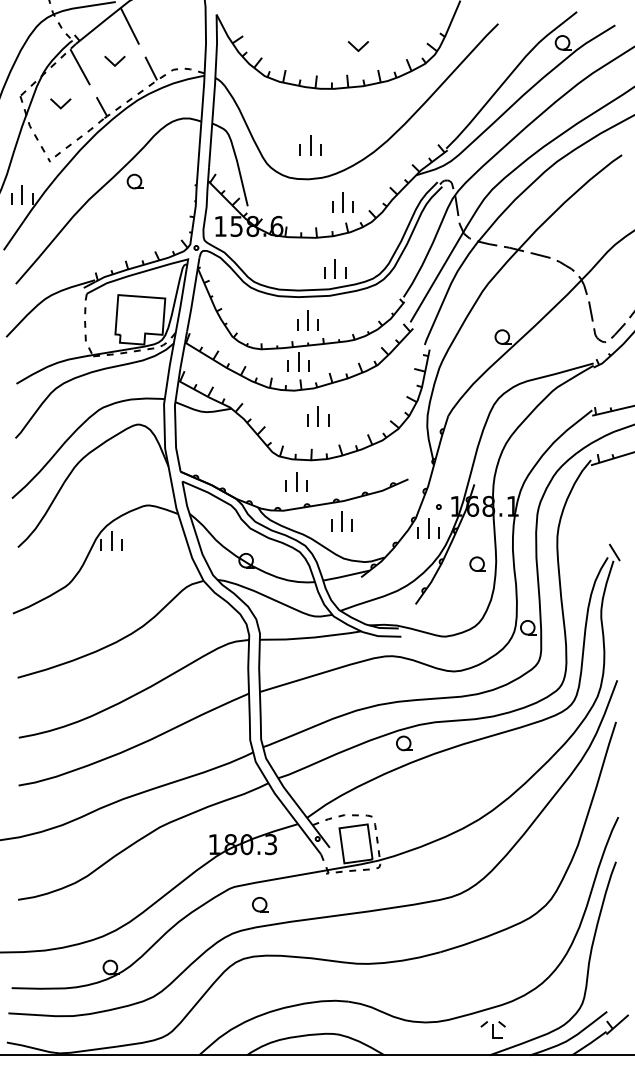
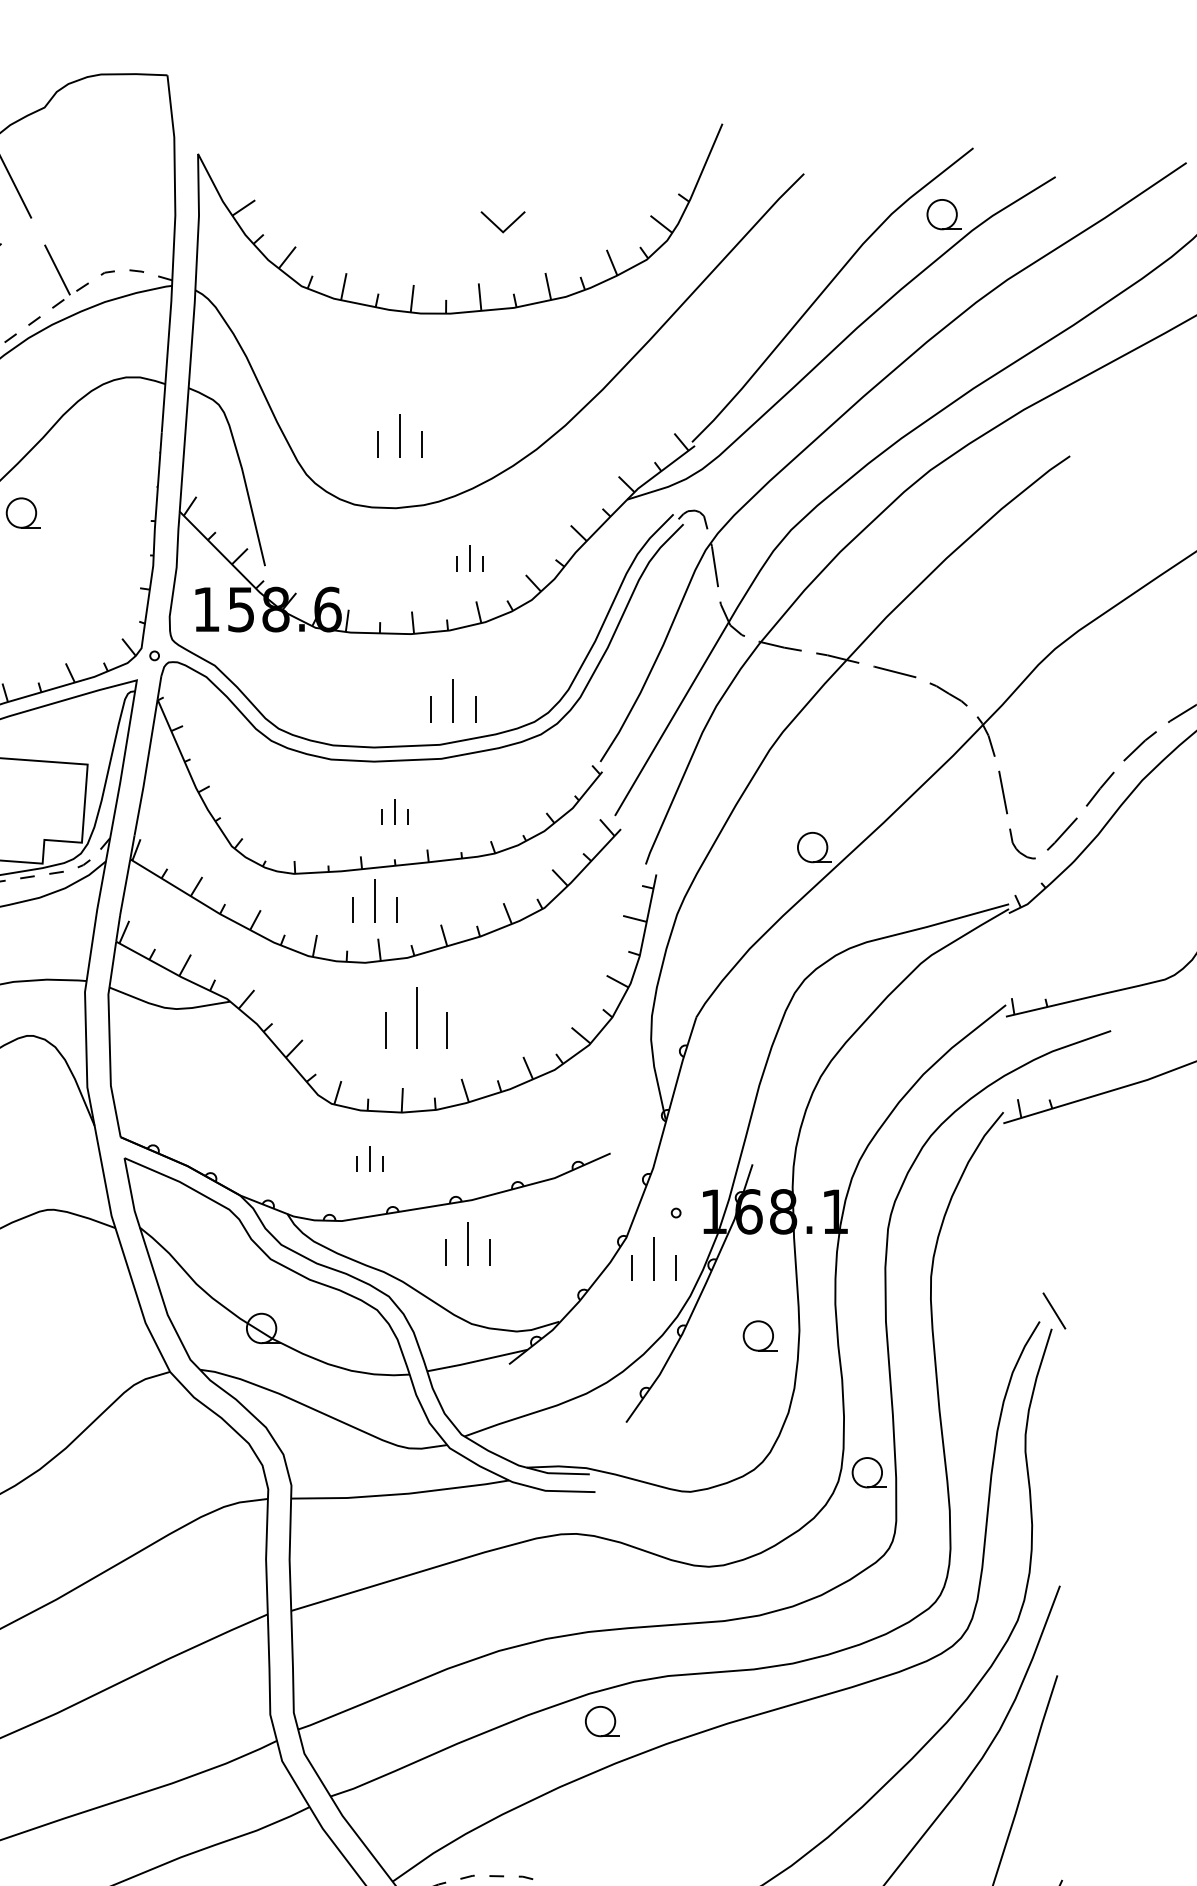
part: (342, 202) -> (468, 558), size x0.6
part: (307, 320) -> (393, 811), size x0.6
part: (318, 416) -> (417, 1018), size x1.4
part: (296, 481) -> (369, 1158), size x0.6

